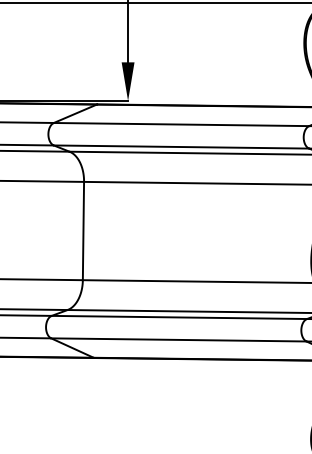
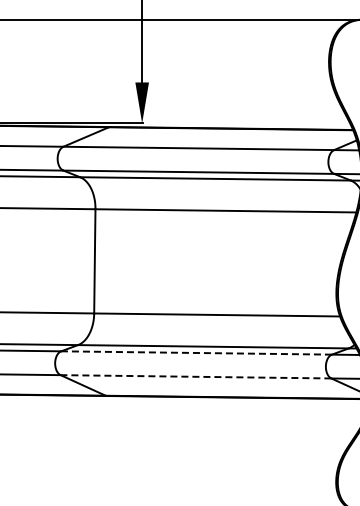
line: (179, 316) -> (196, 352), solid -> dashed
line: (178, 339) -> (195, 376), solid -> dashed

